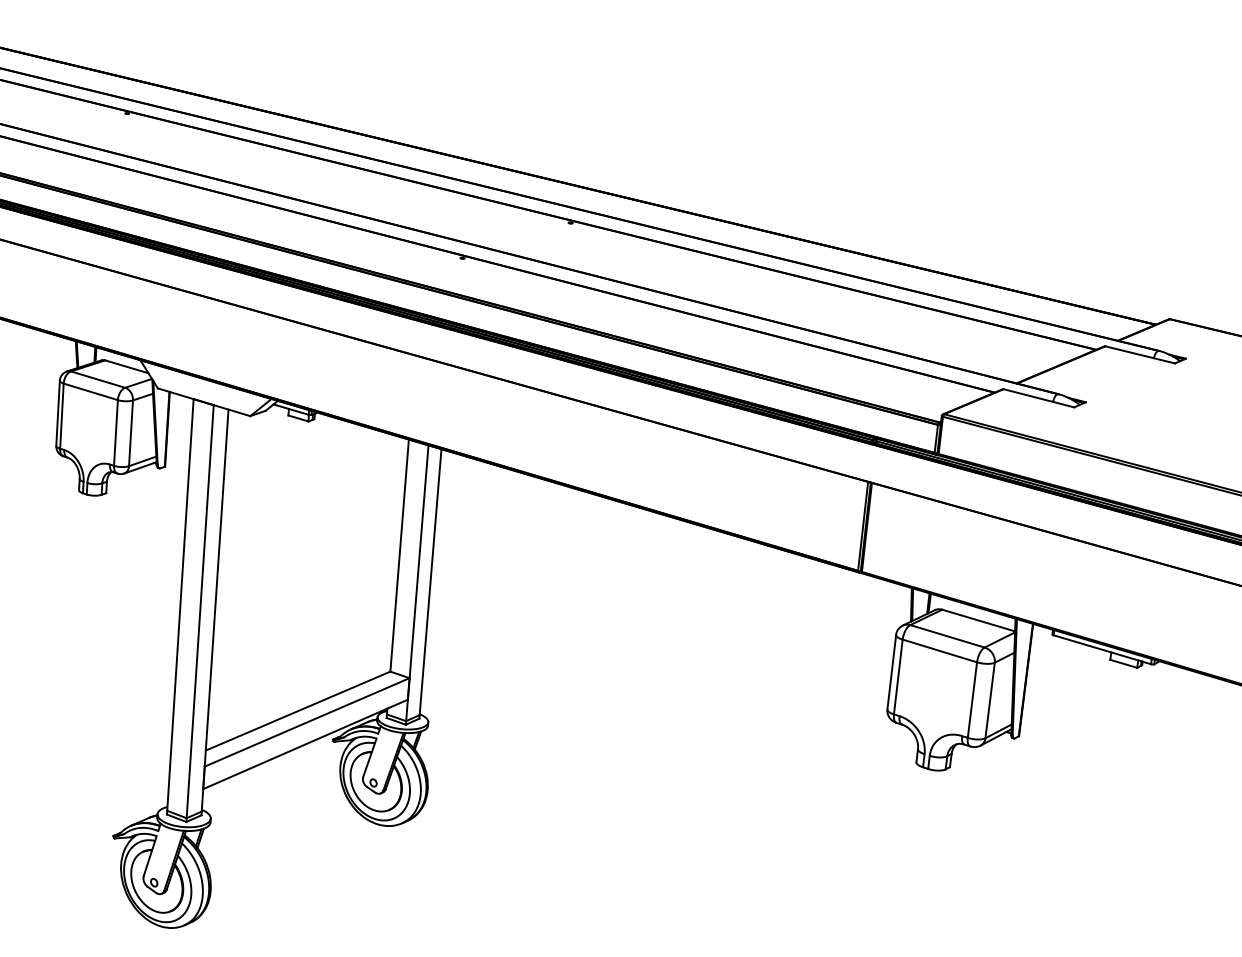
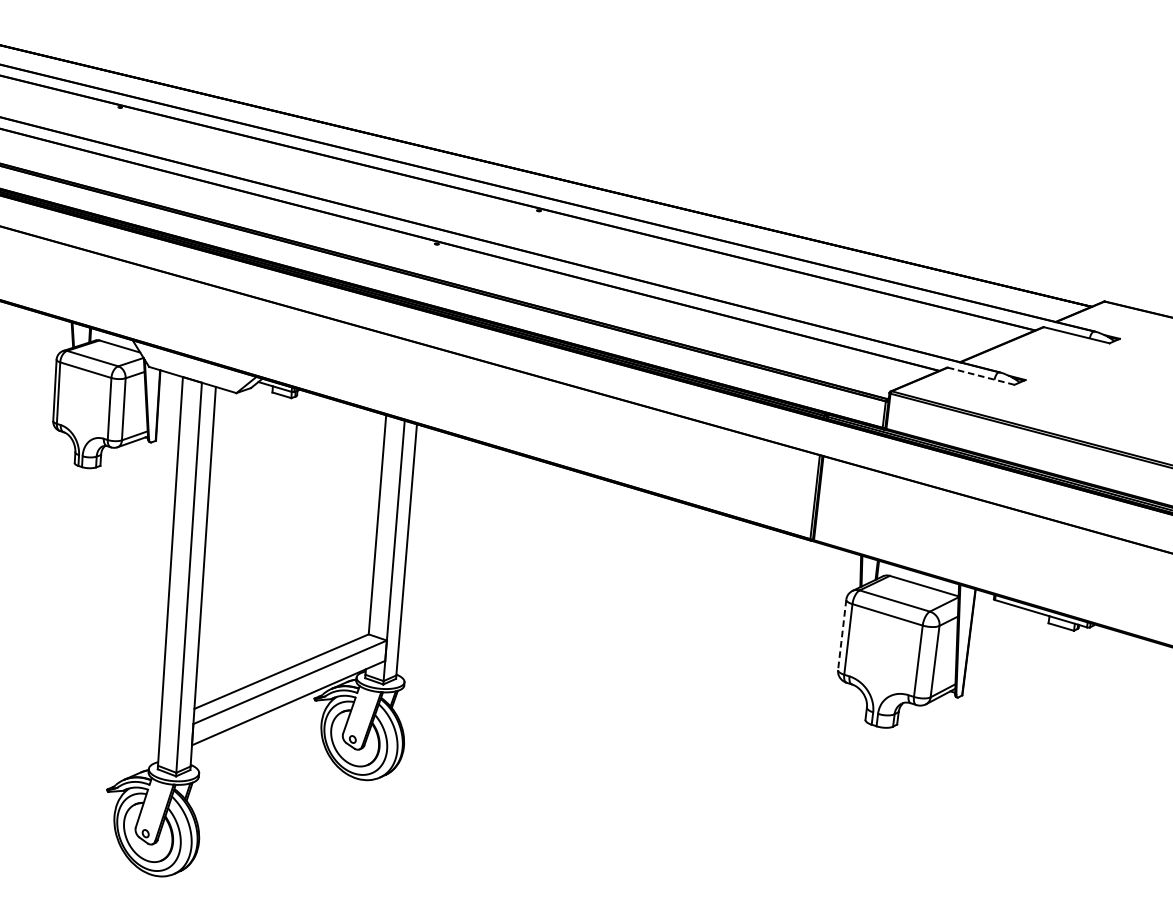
line: (1038, 398) -> (980, 376), solid -> dashed
line: (891, 672) -> (841, 635), solid -> dashed

